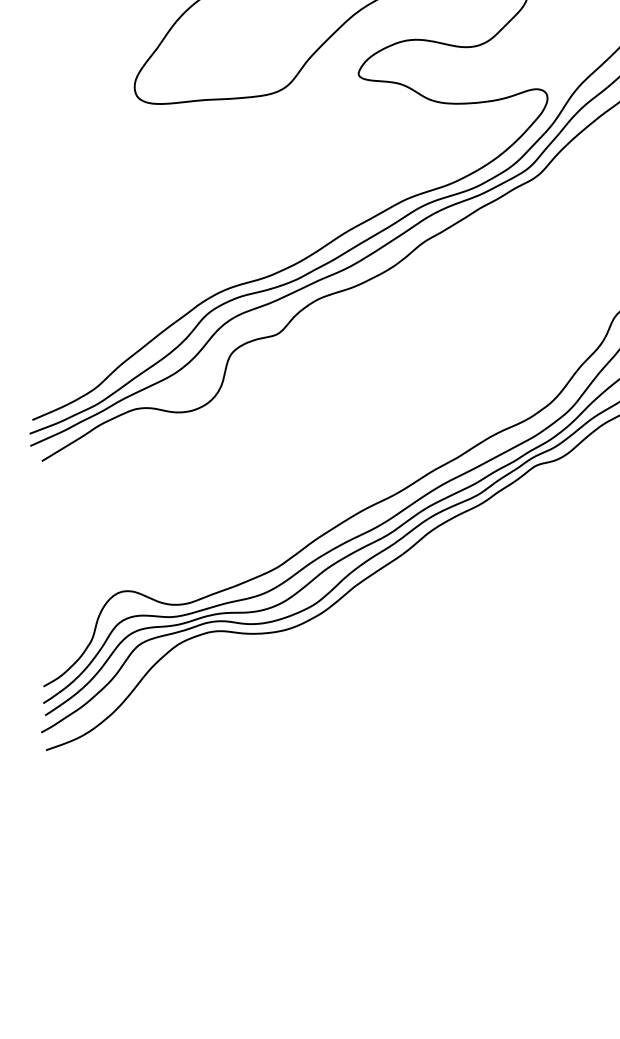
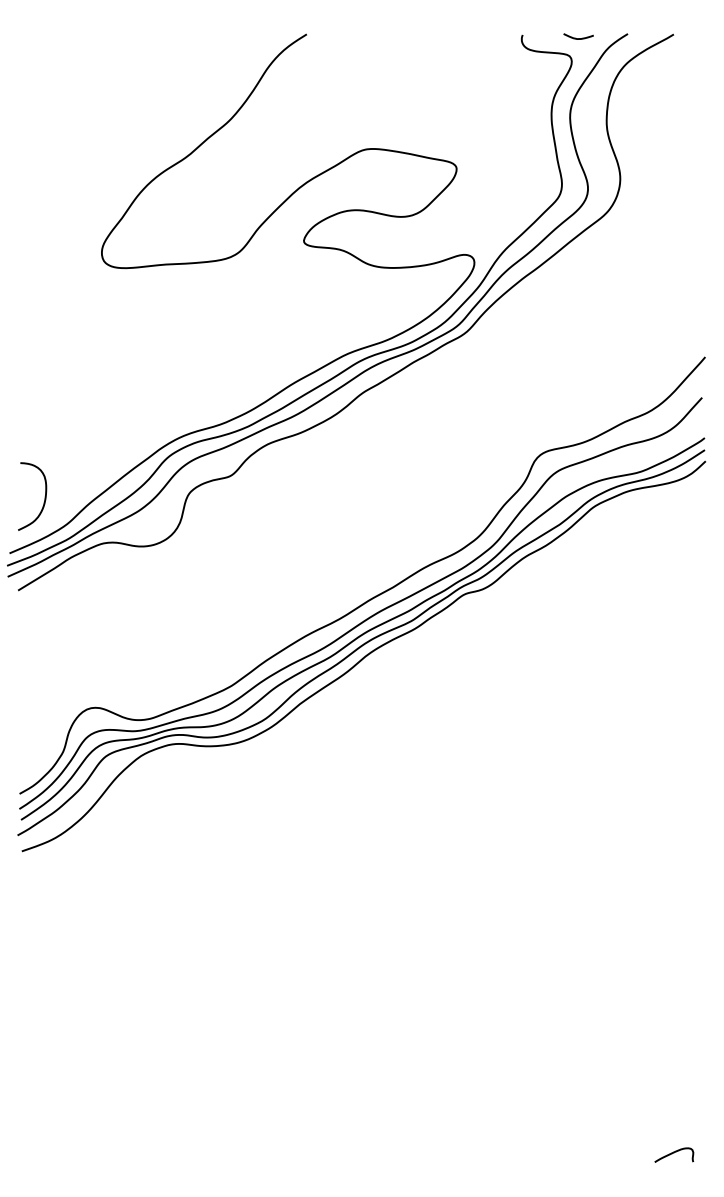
curve: (71, 357) -> (44, 496), added

